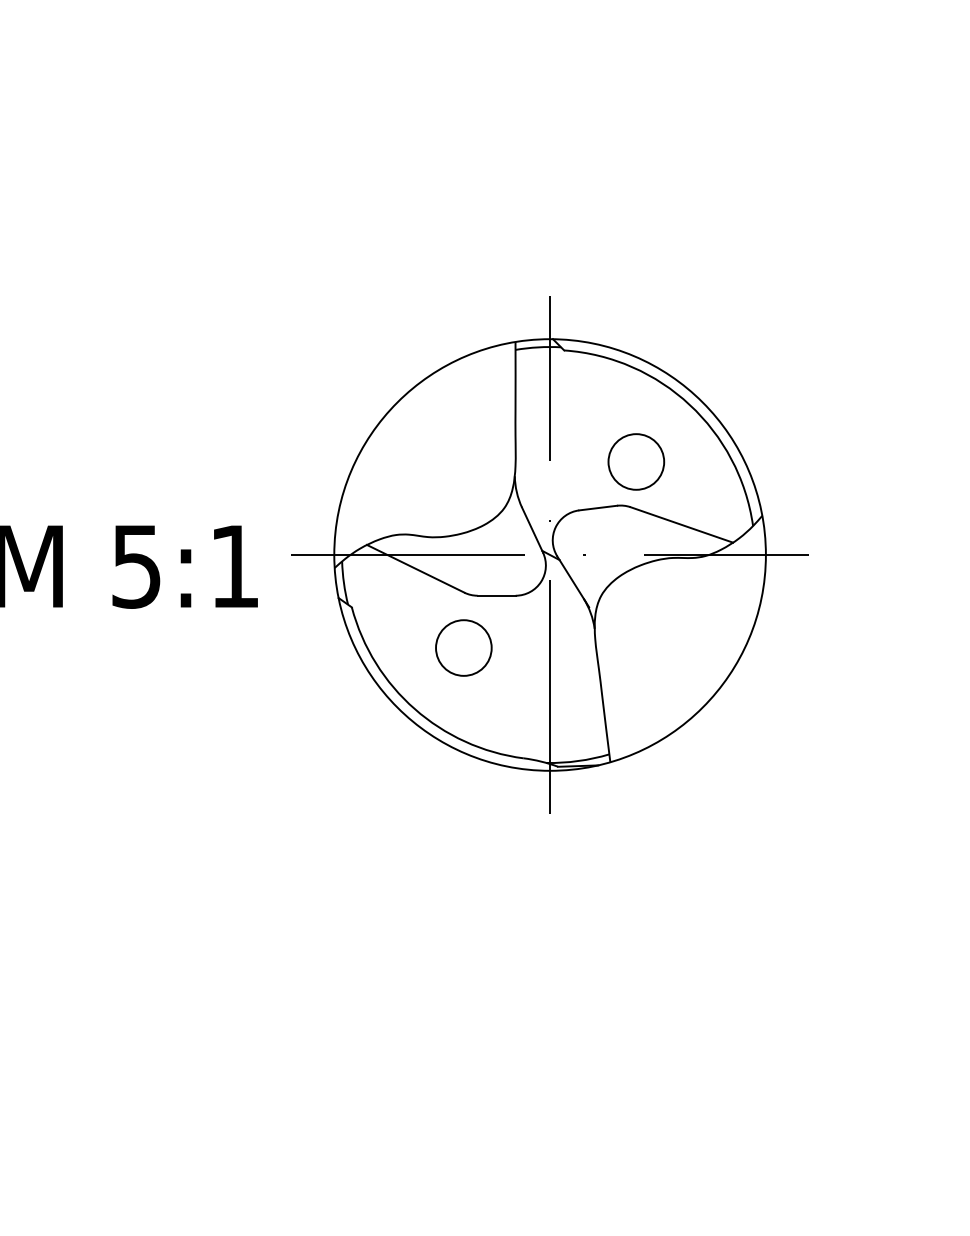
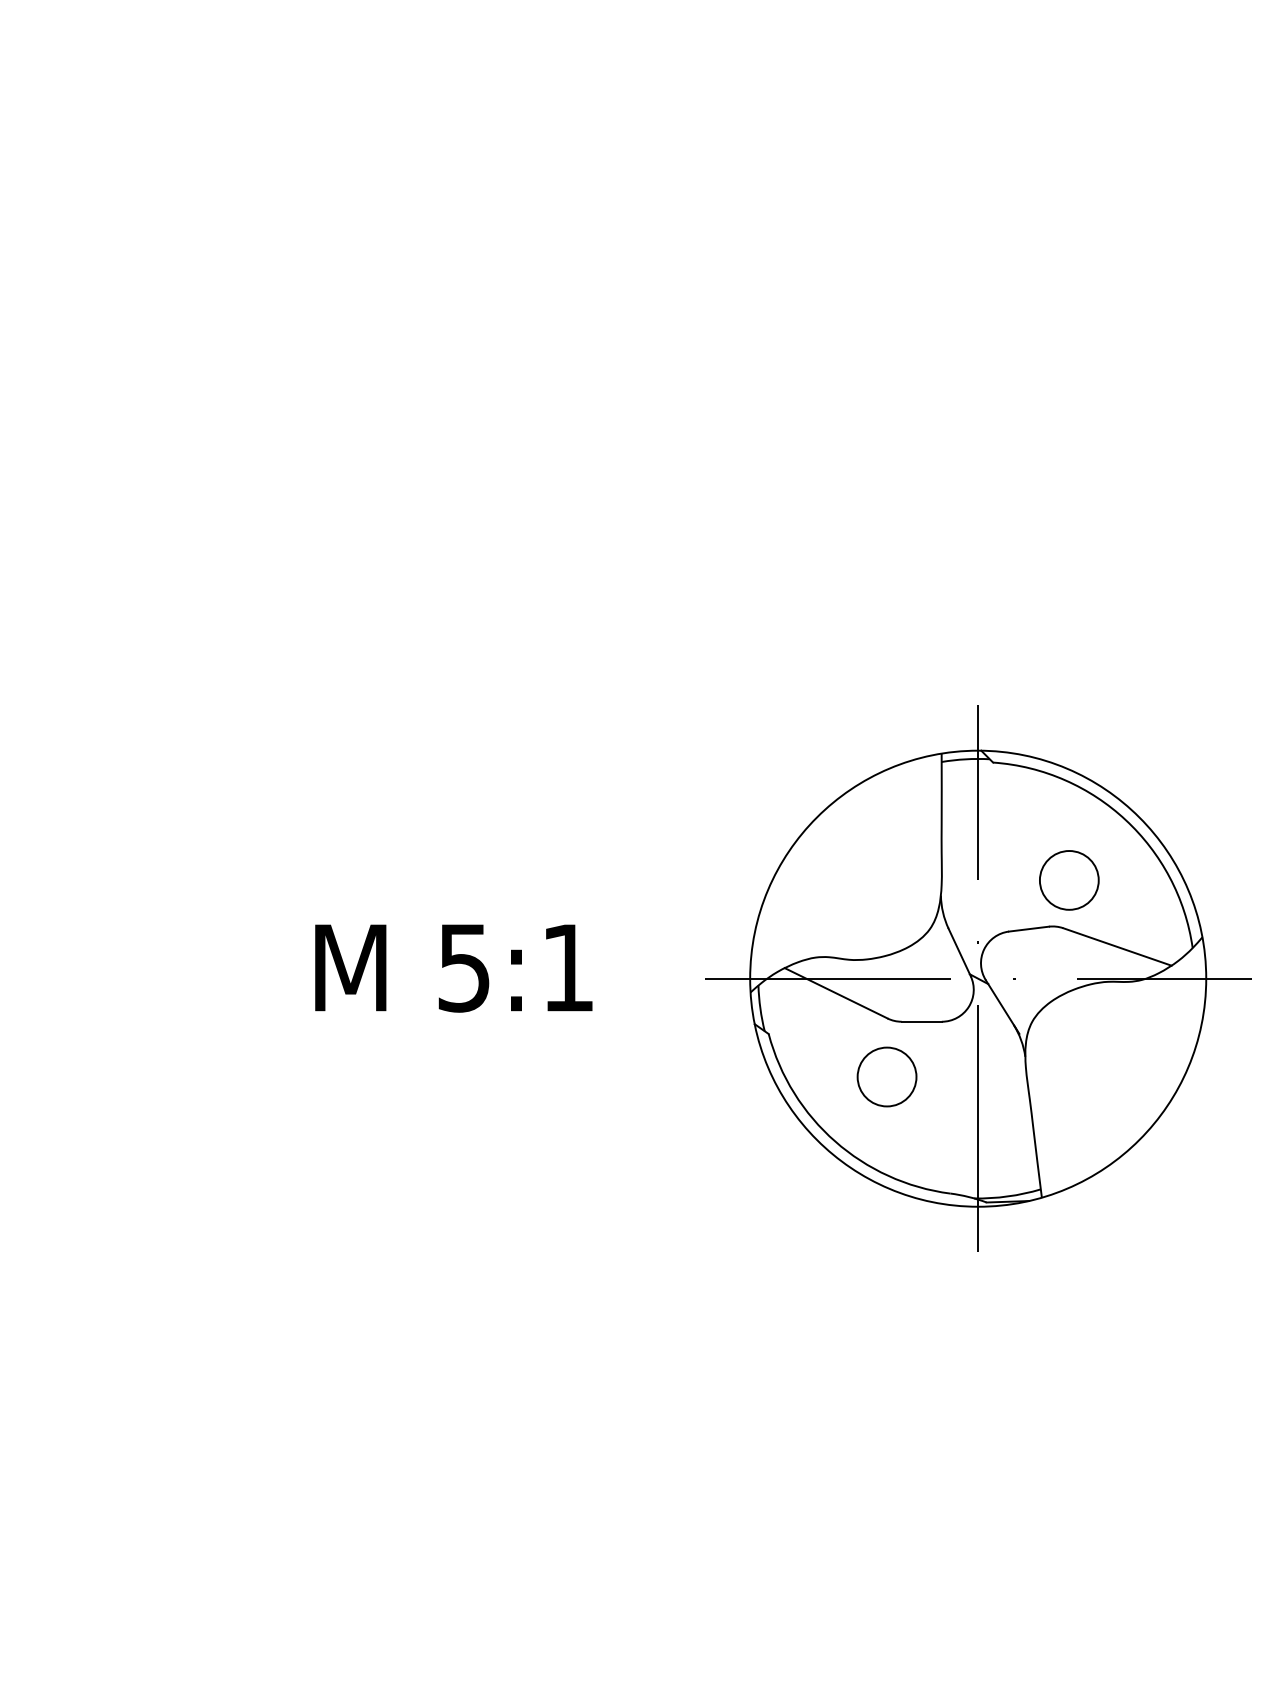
part: (550, 554) -> (978, 978), moved

